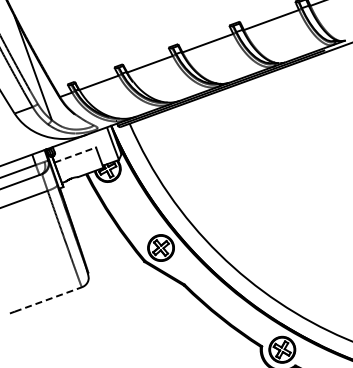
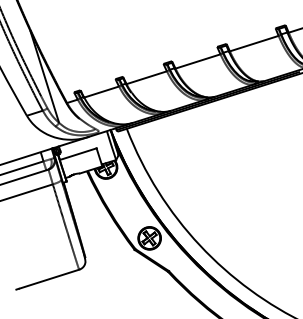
line: (75, 154) -> (78, 153), dashed -> solid
line: (48, 299) -> (49, 279), dashed -> solid

